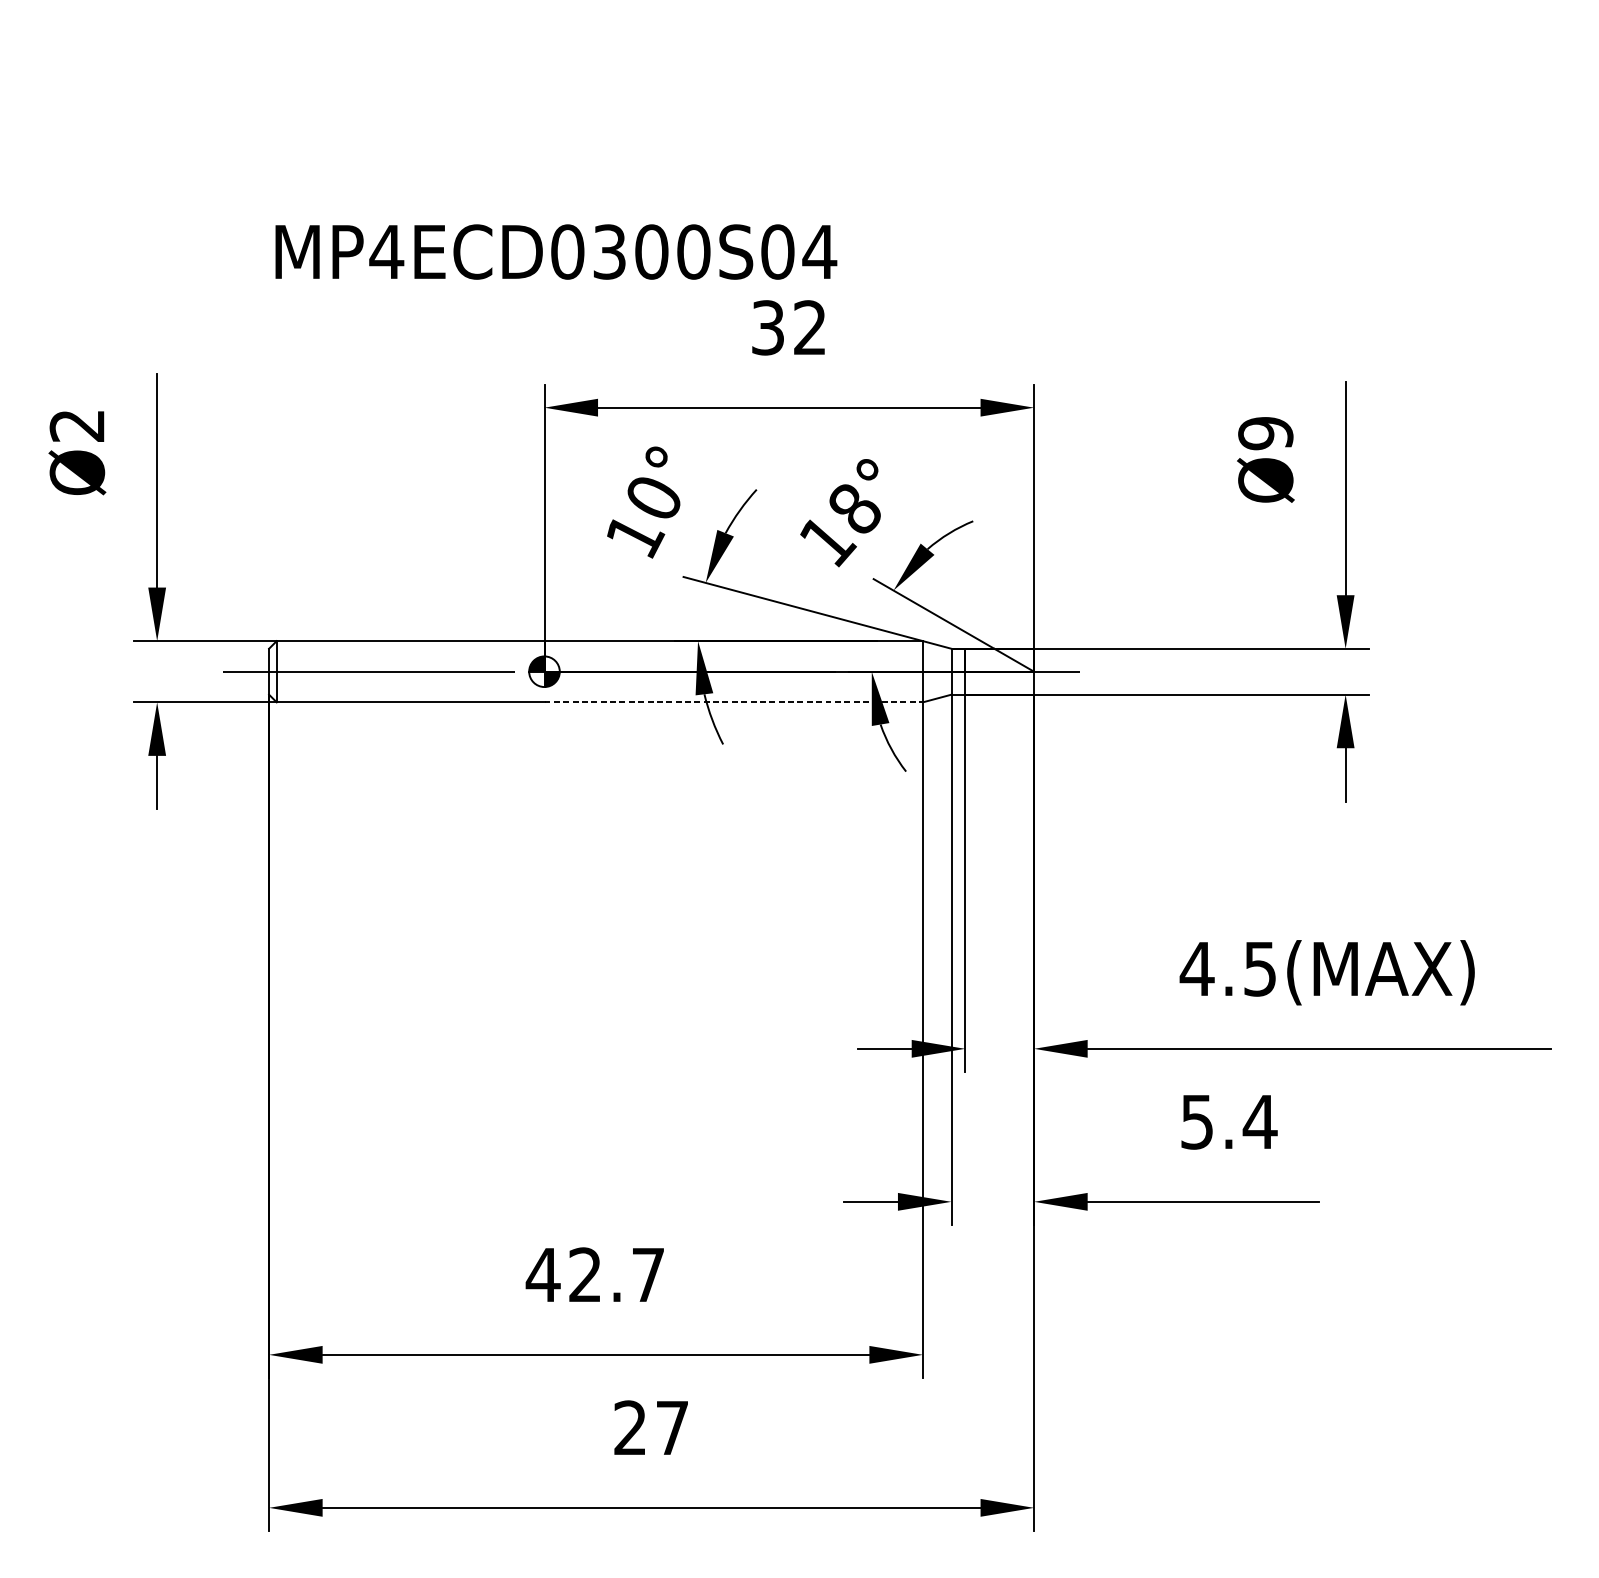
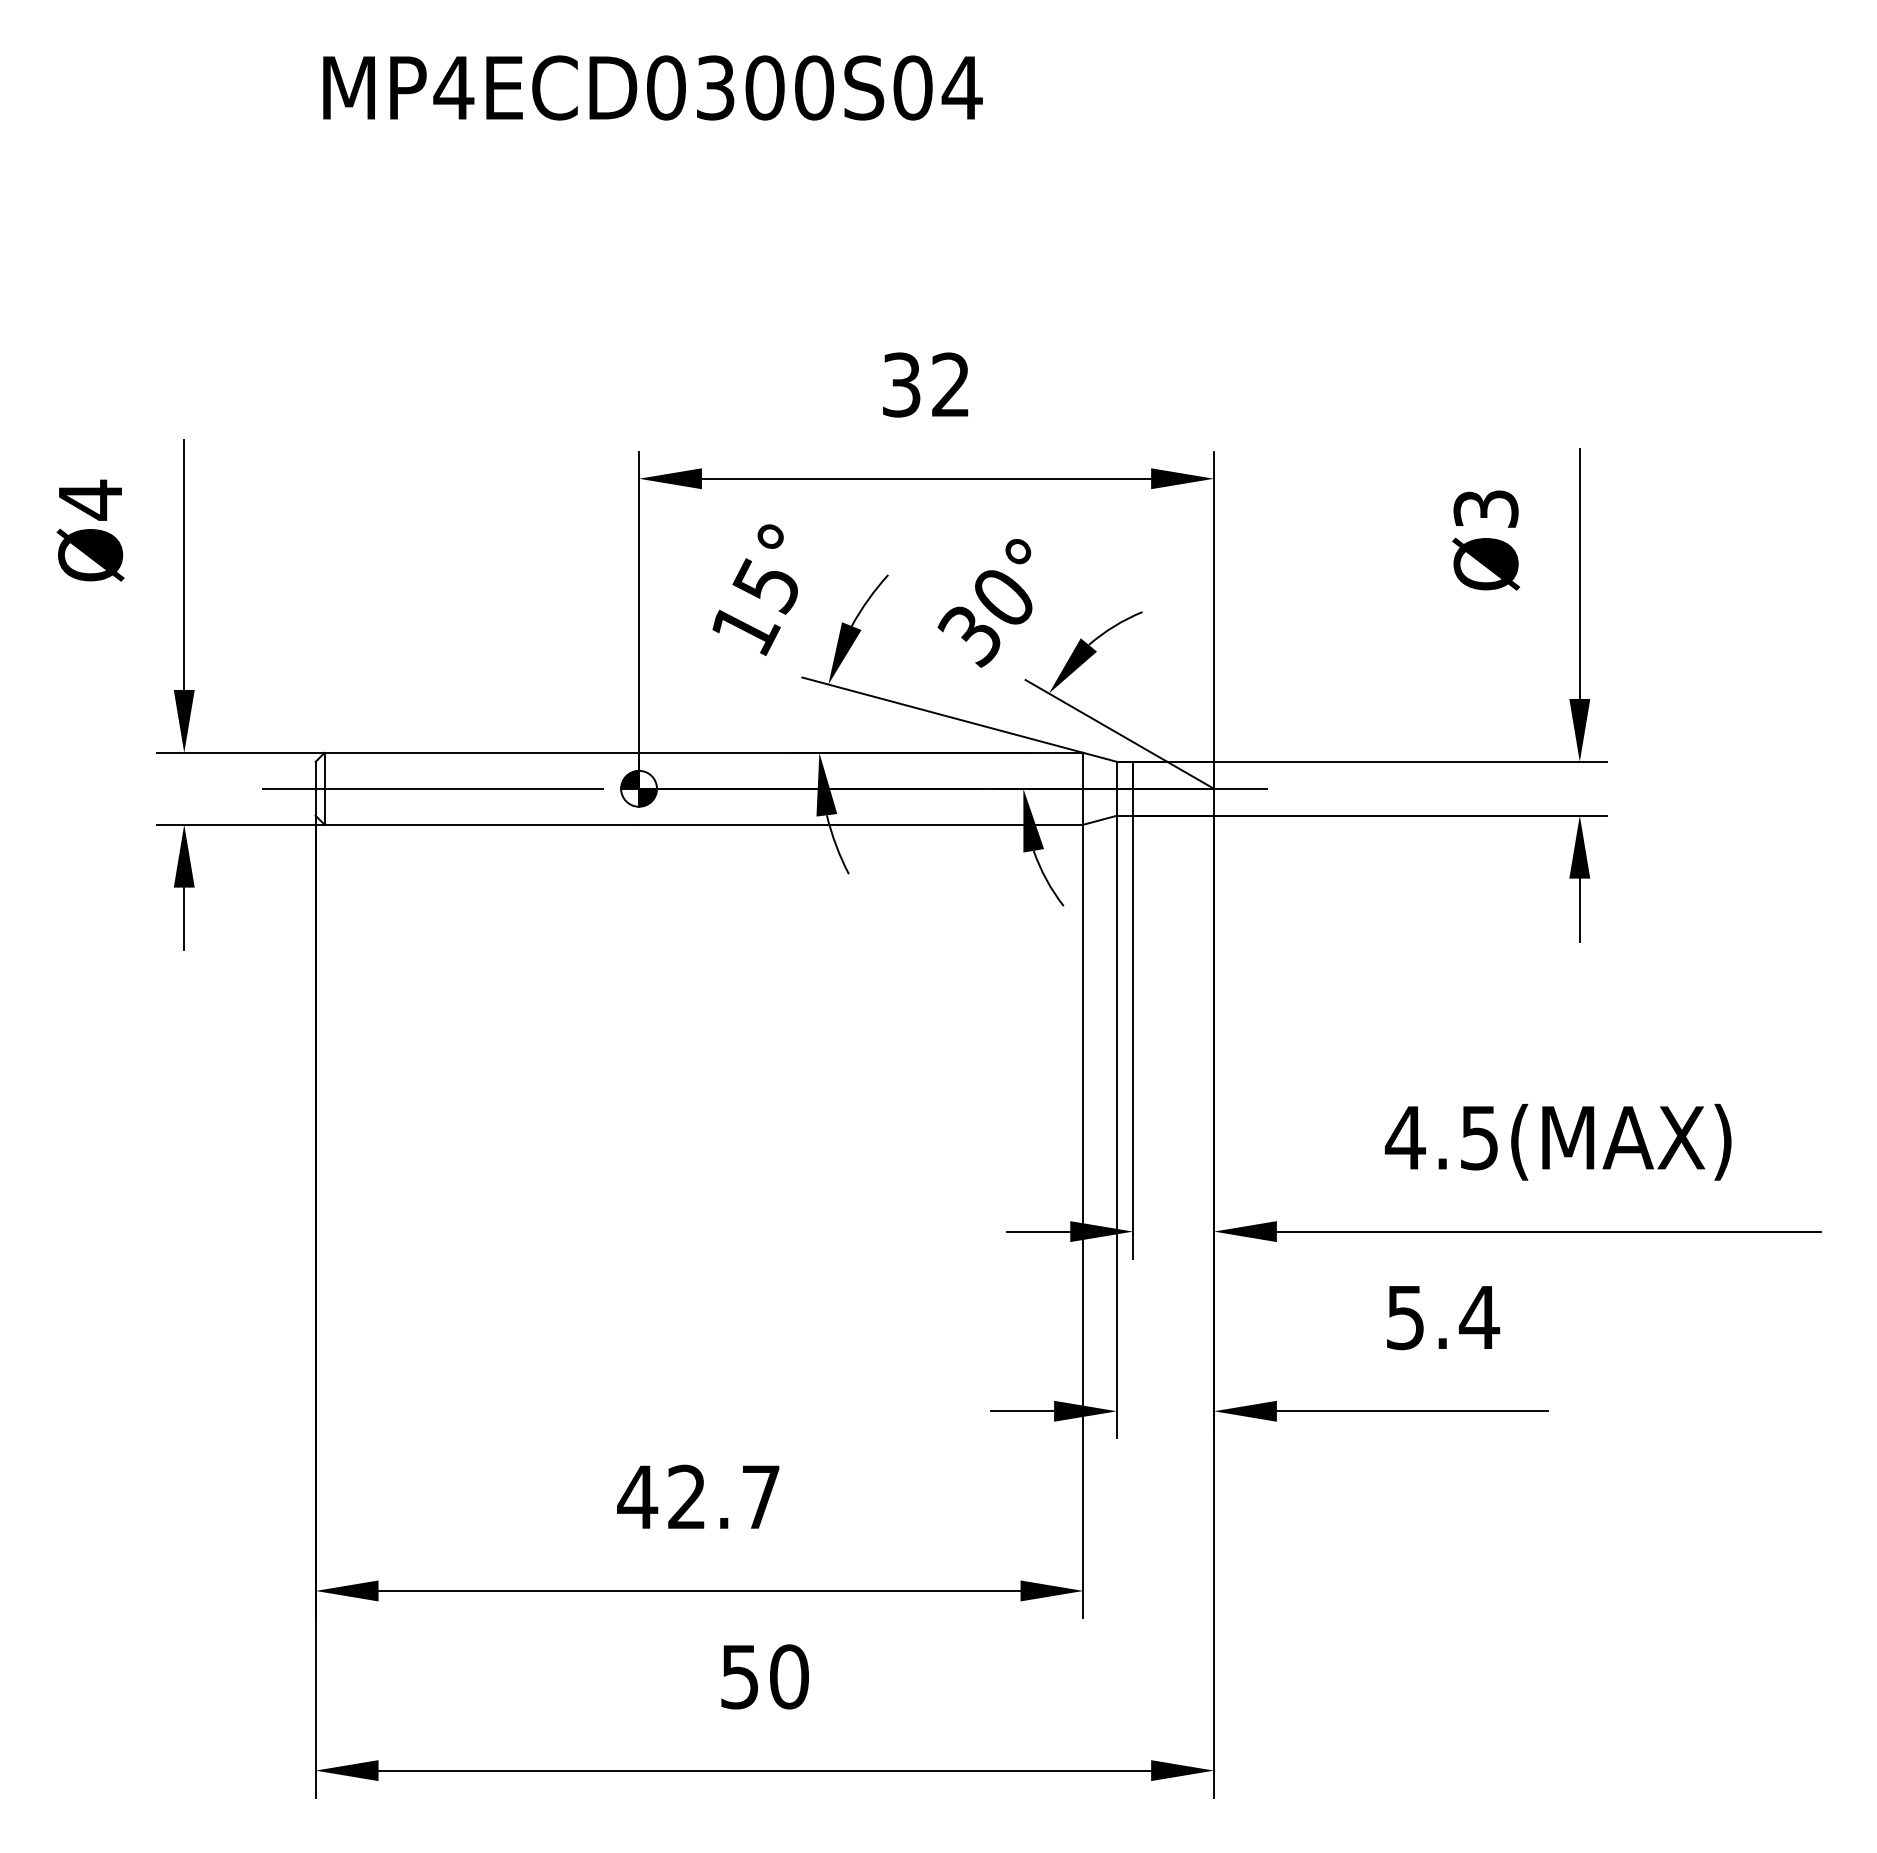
text: (555, 251) -> (652, 87), moved
text: (76, 425) -> (89, 499), Ø2 -> Ø4
text: (1265, 433) -> (1485, 508), Ø9 -> Ø3
text: (652, 499) -> (765, 586), 10° -> 15°
text: (839, 525) -> (985, 617), 18° -> 30°
line: (733, 702) -> (861, 824), dashed -> solid
text: (651, 1427) -> (764, 1676), 27 -> 50

